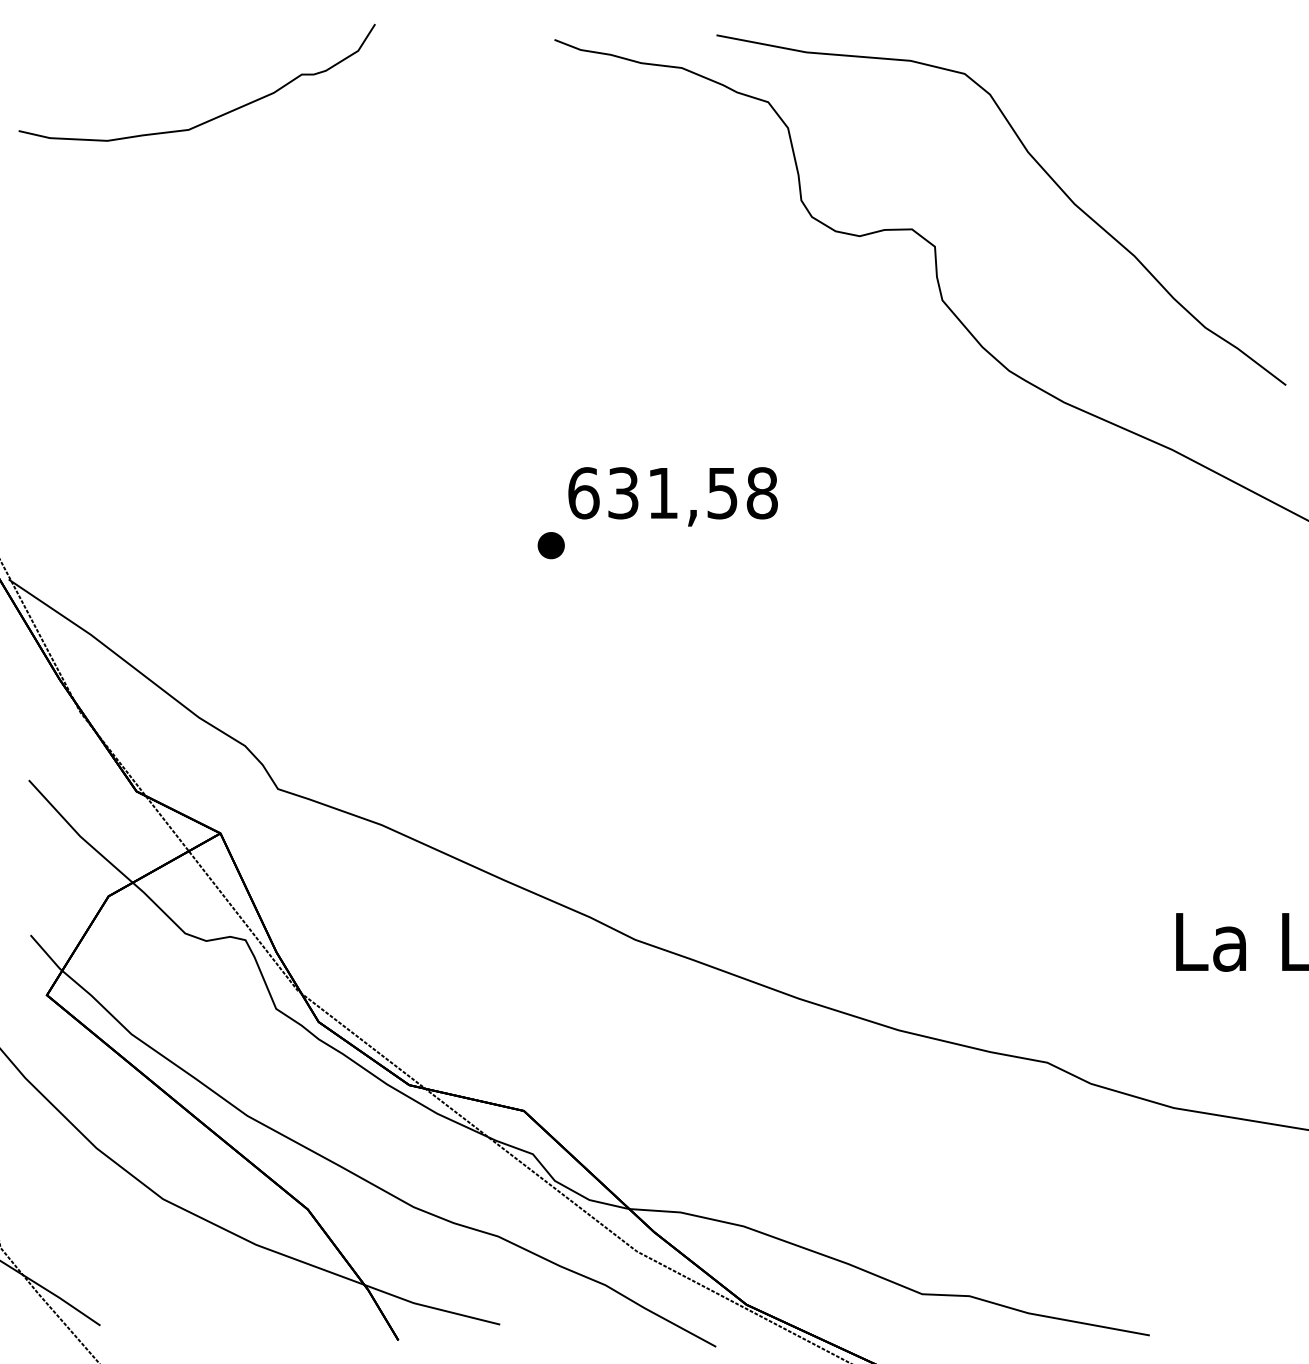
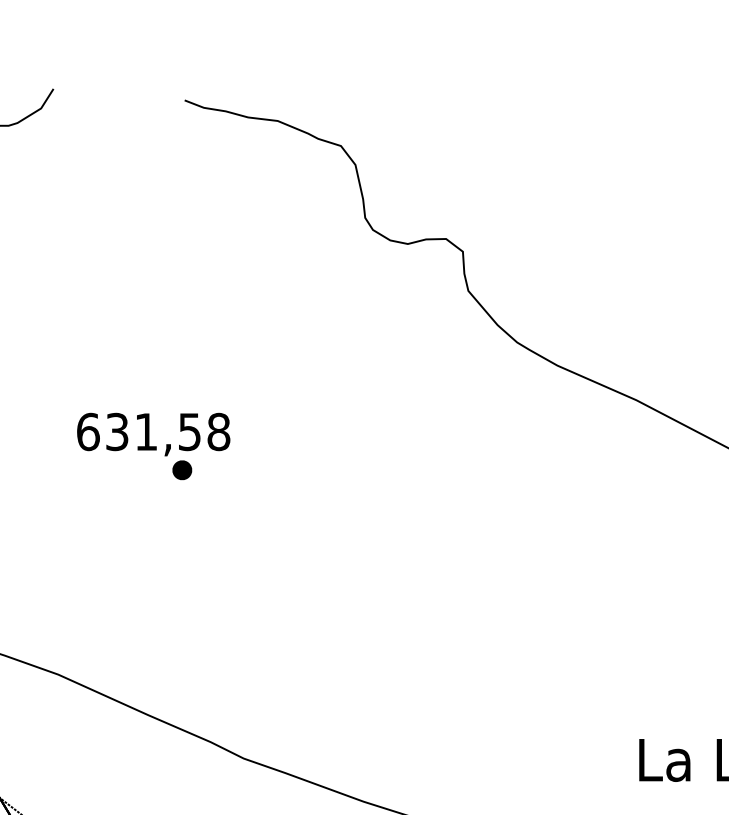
part: (1045, 173) -> (543, 198), removed
text: (672, 496) -> (153, 434), moved

